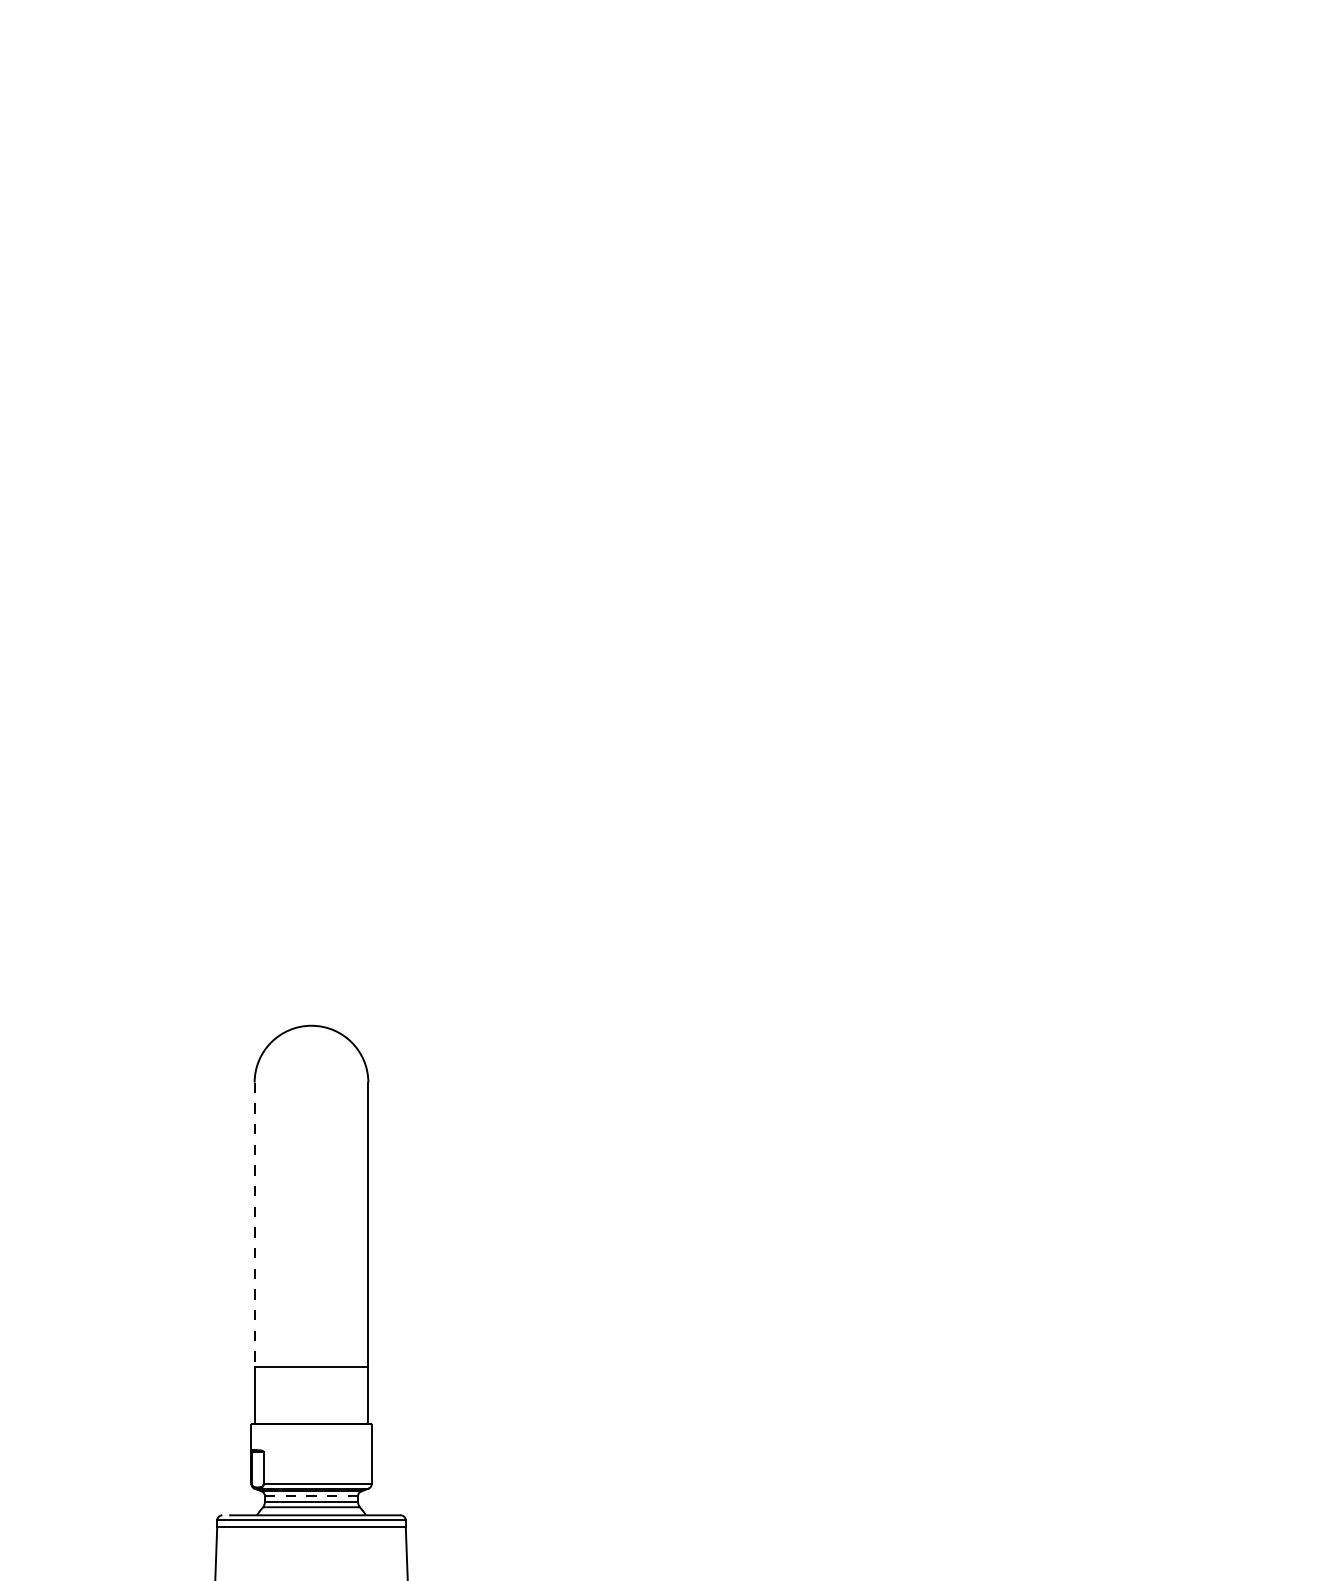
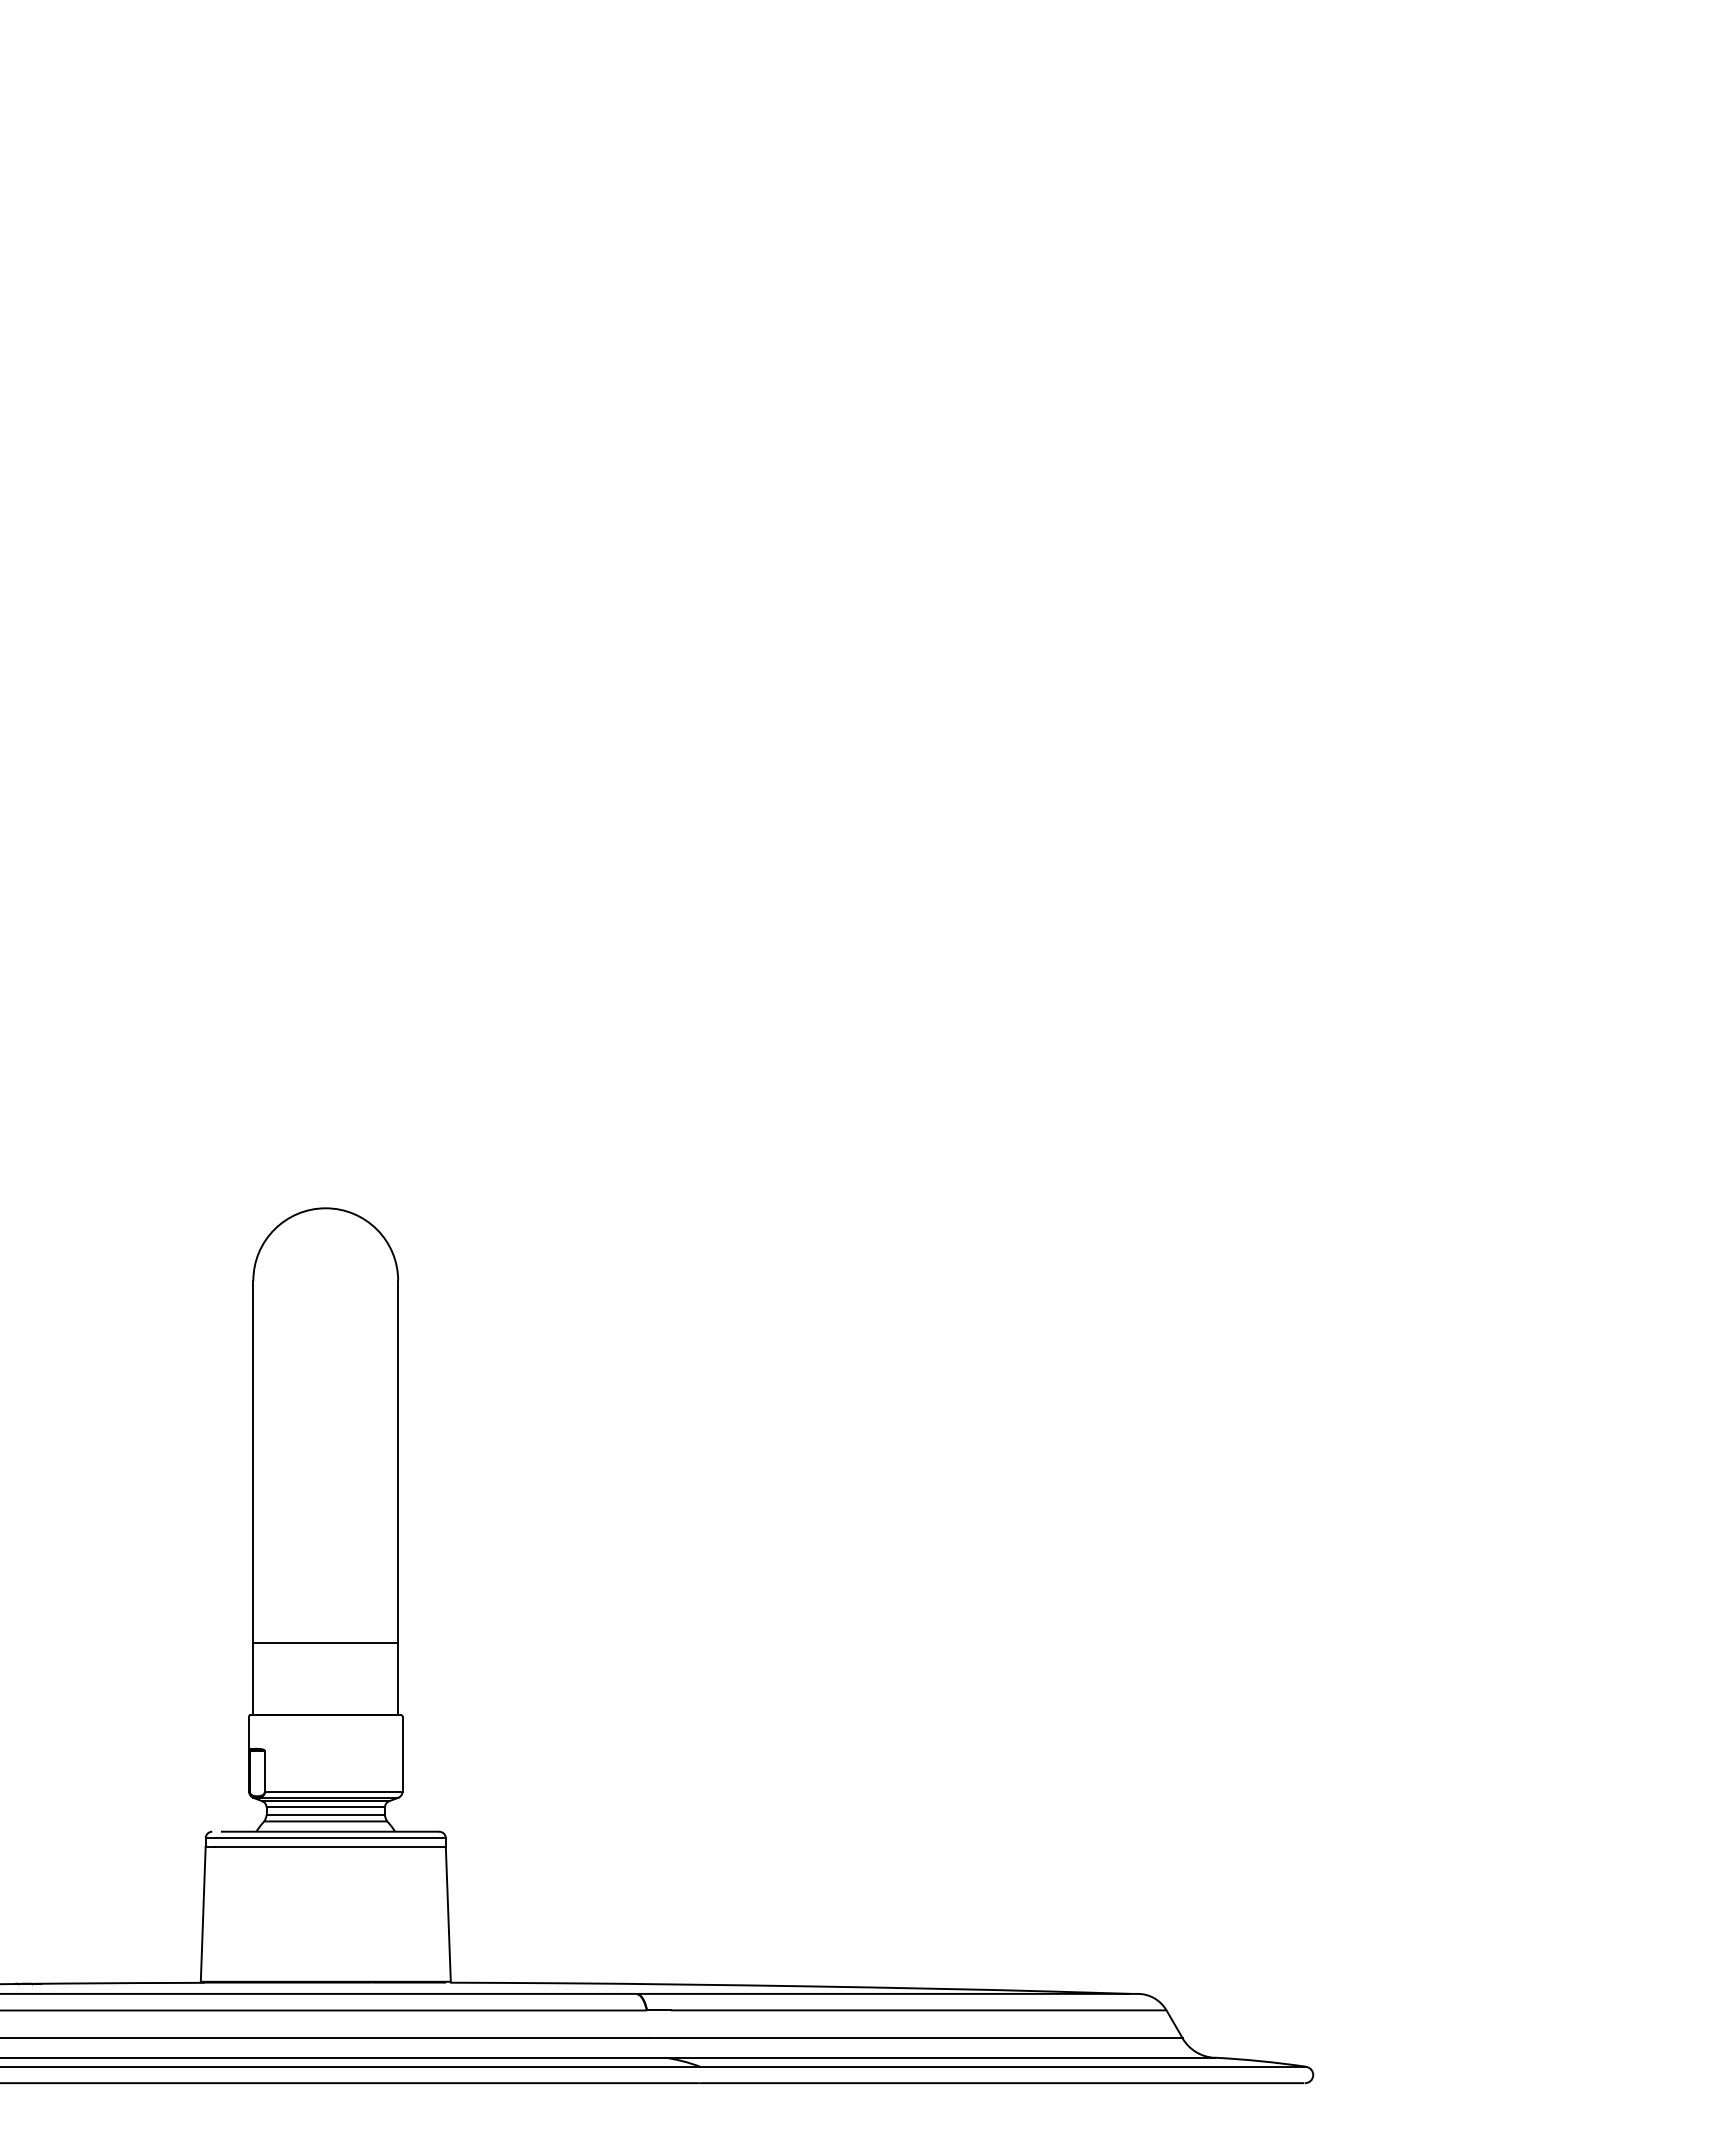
line: (254, 1225) -> (253, 1462), dashed -> solid
line: (312, 1496) -> (326, 1807), dashed -> solid

